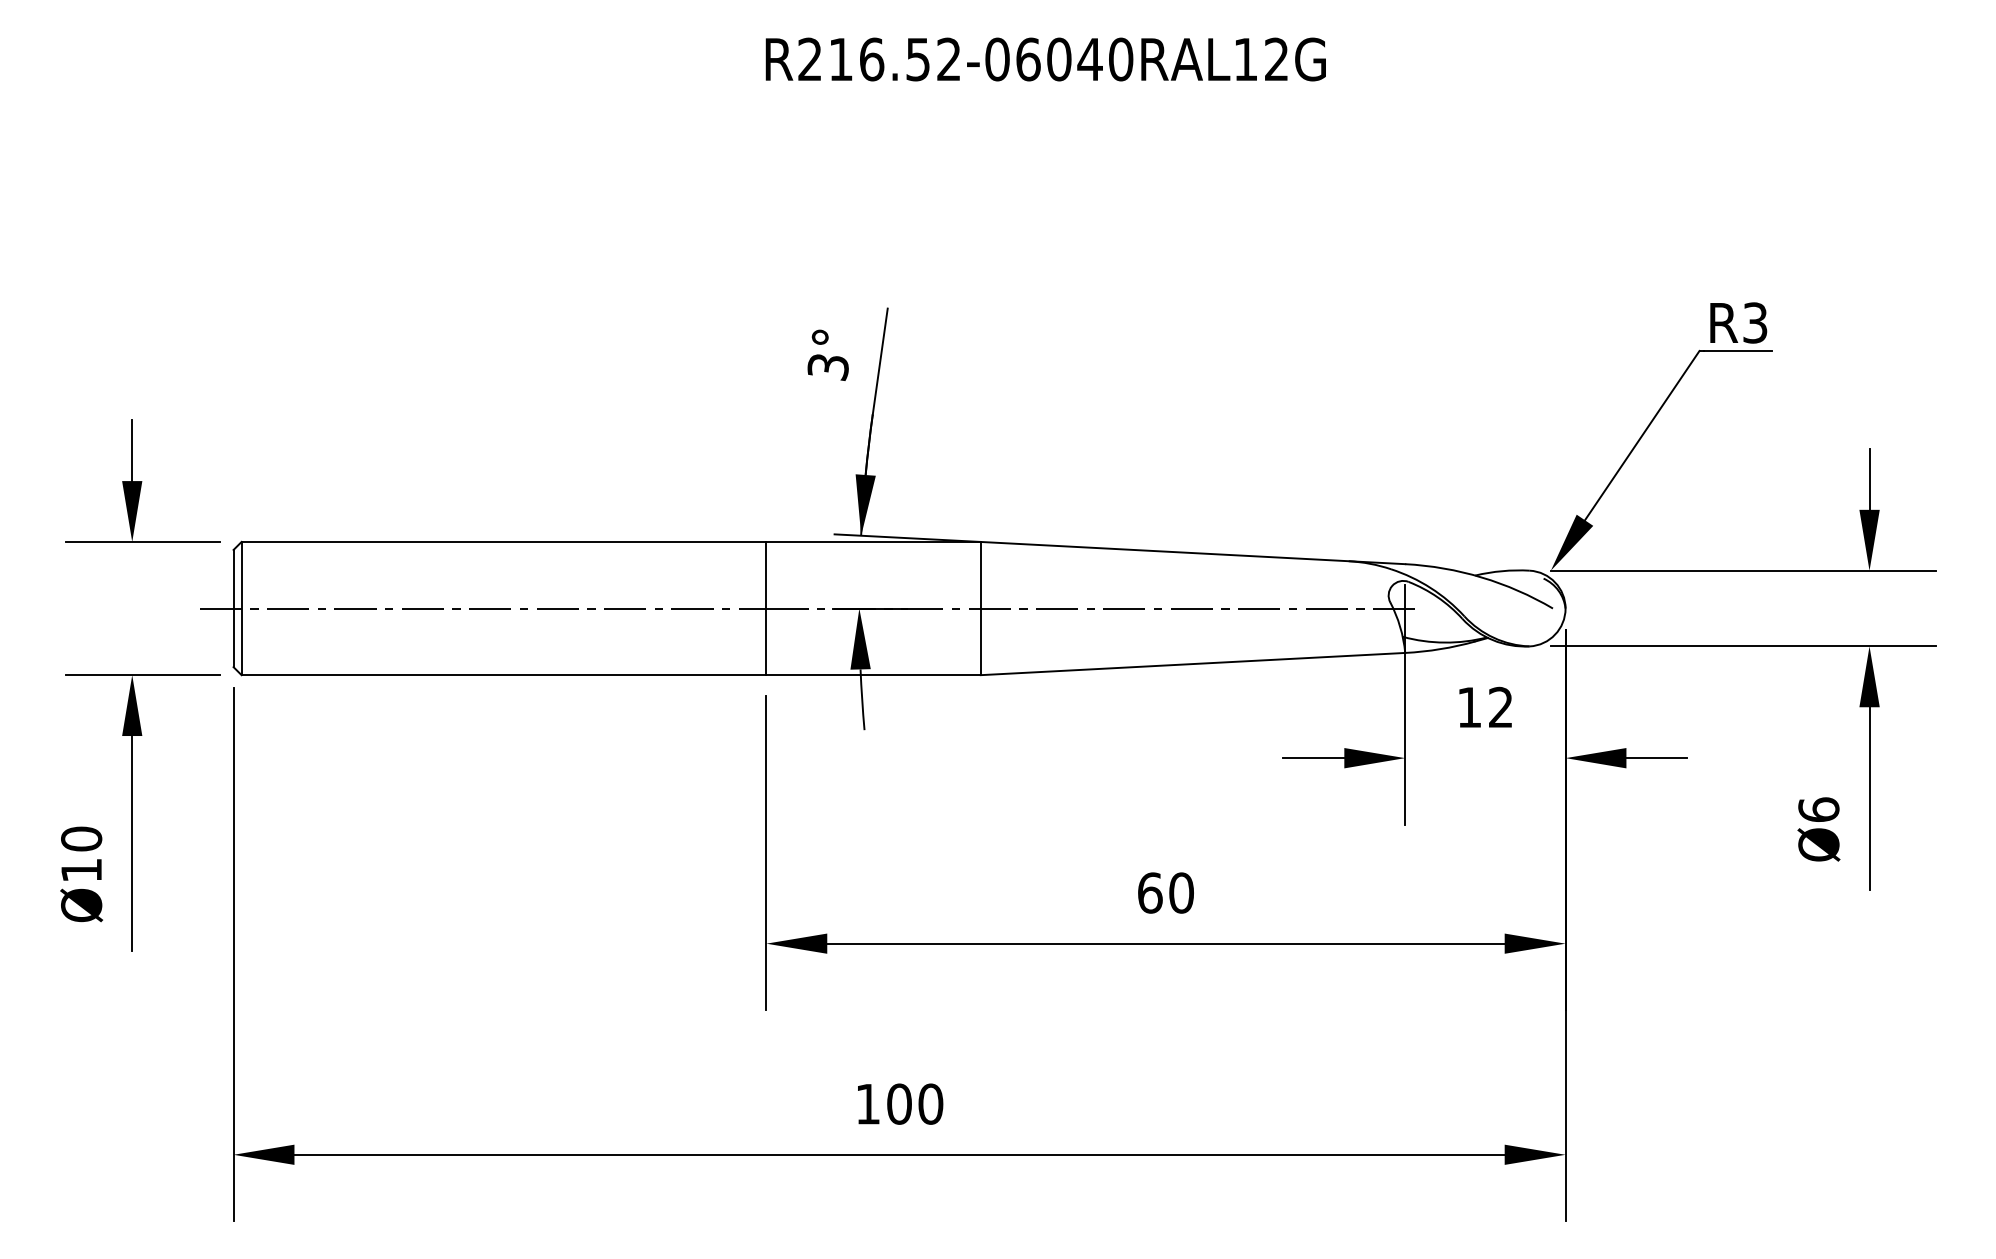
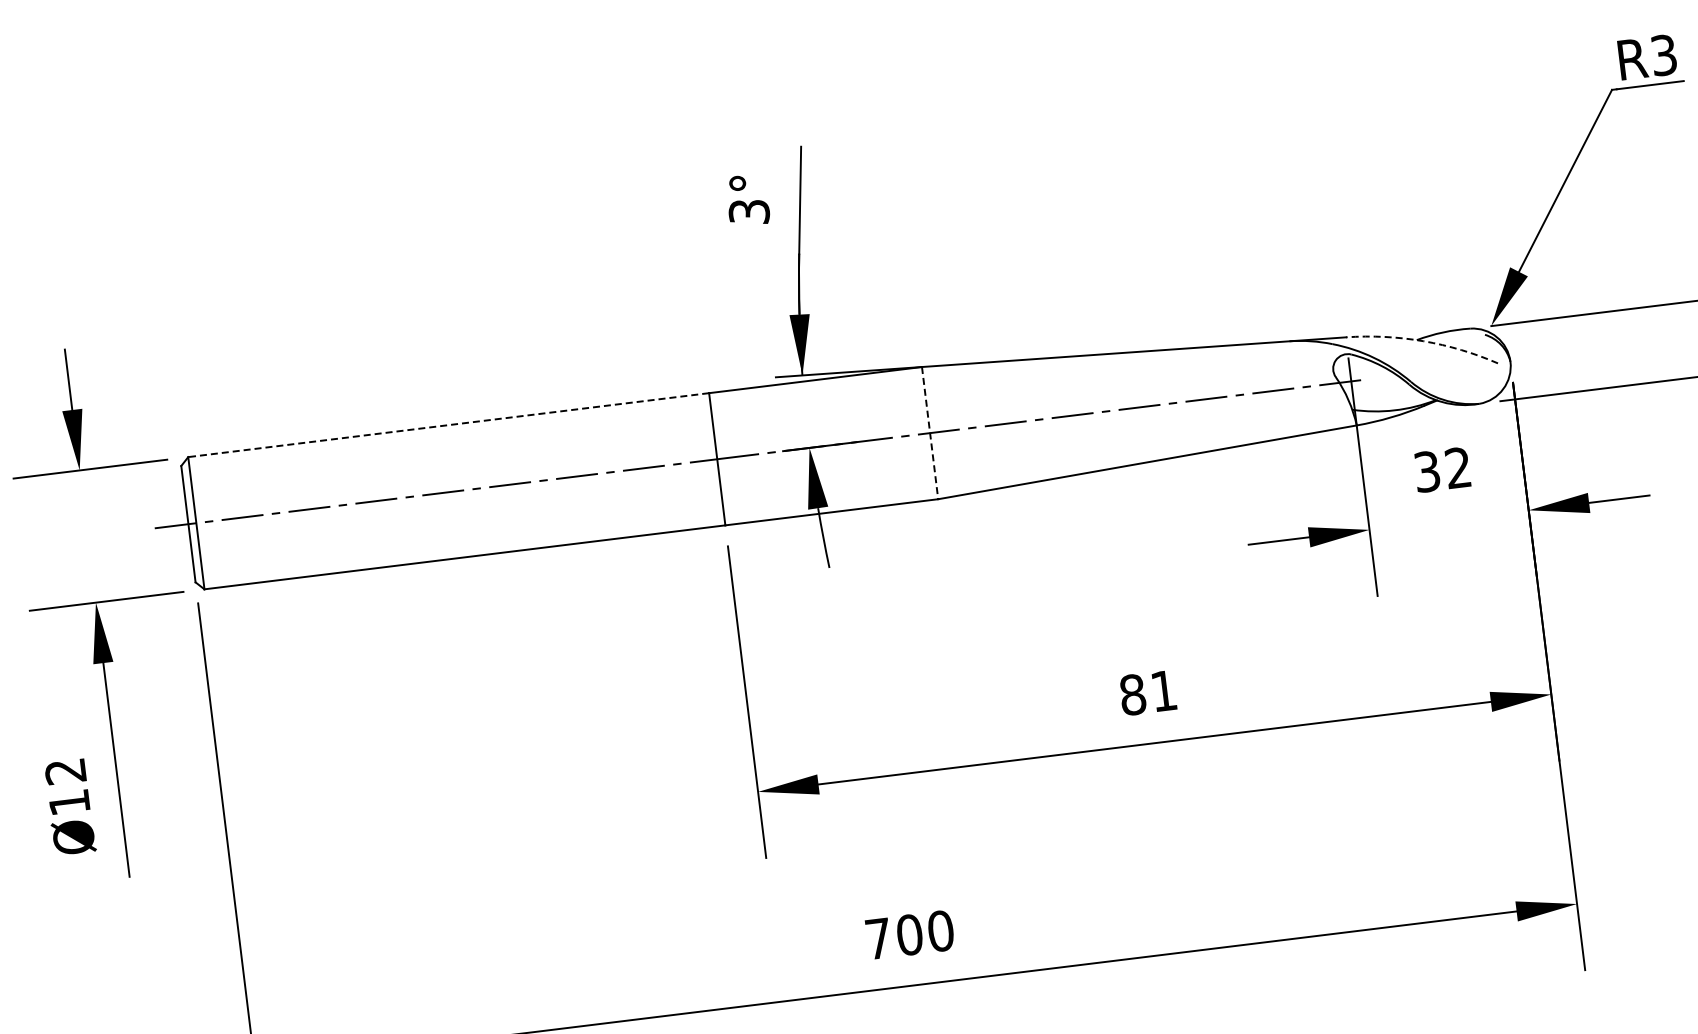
line: (503, 541) -> (448, 424), solid -> dashed
arc: (1481, 577) -> (1423, 341), solid -> dashed
line: (980, 608) -> (929, 433), solid -> dashed
text: (1469, 707) -> (1427, 471), 12 -> 32
text: (81, 838) -> (65, 770), Ø10 -> Ø12
text: (1165, 892) -> (1148, 692), 60 -> 81
text: (867, 1104) -> (878, 939), 100 -> 700

